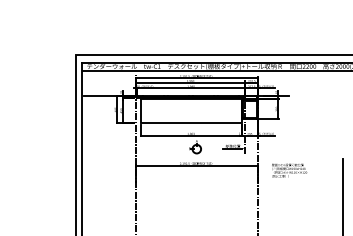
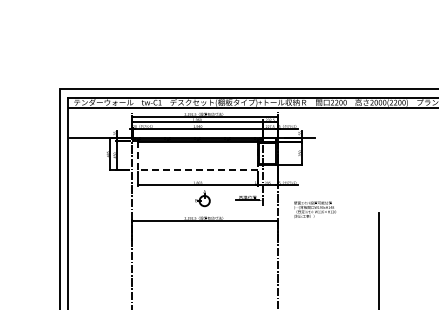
line: (191, 123) -> (198, 170), solid -> dashed
text: (288, 170) -> (314, 209), moved

